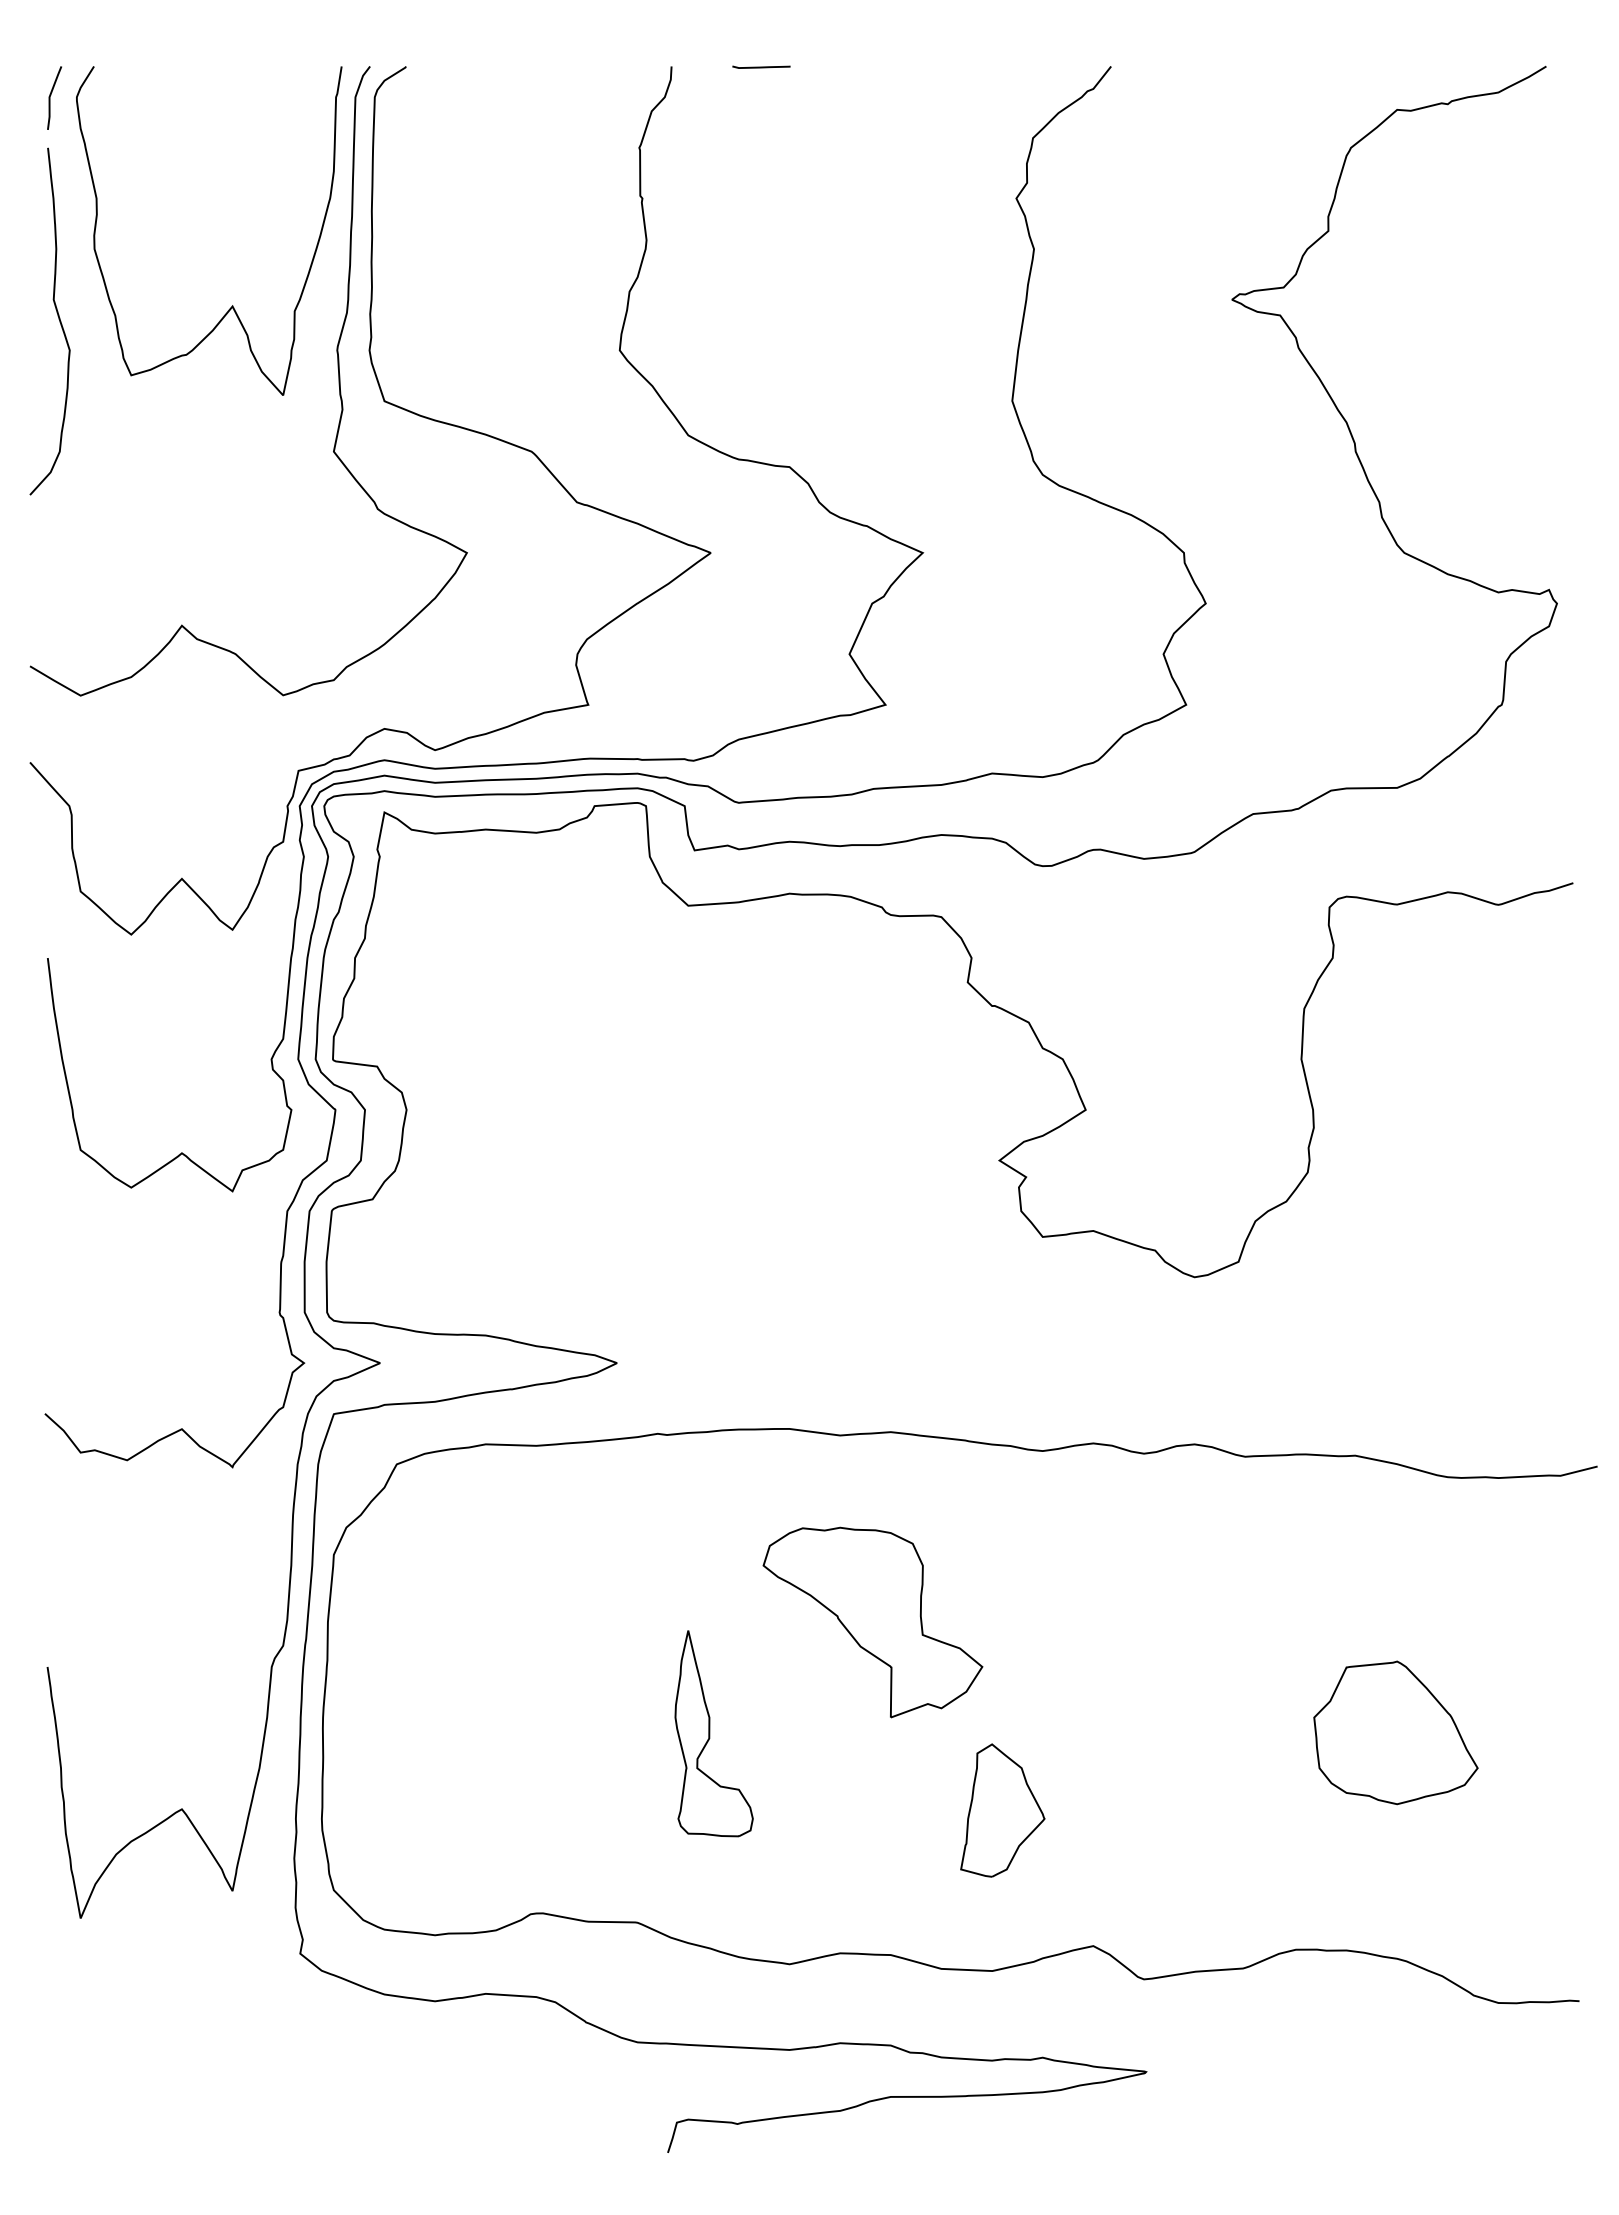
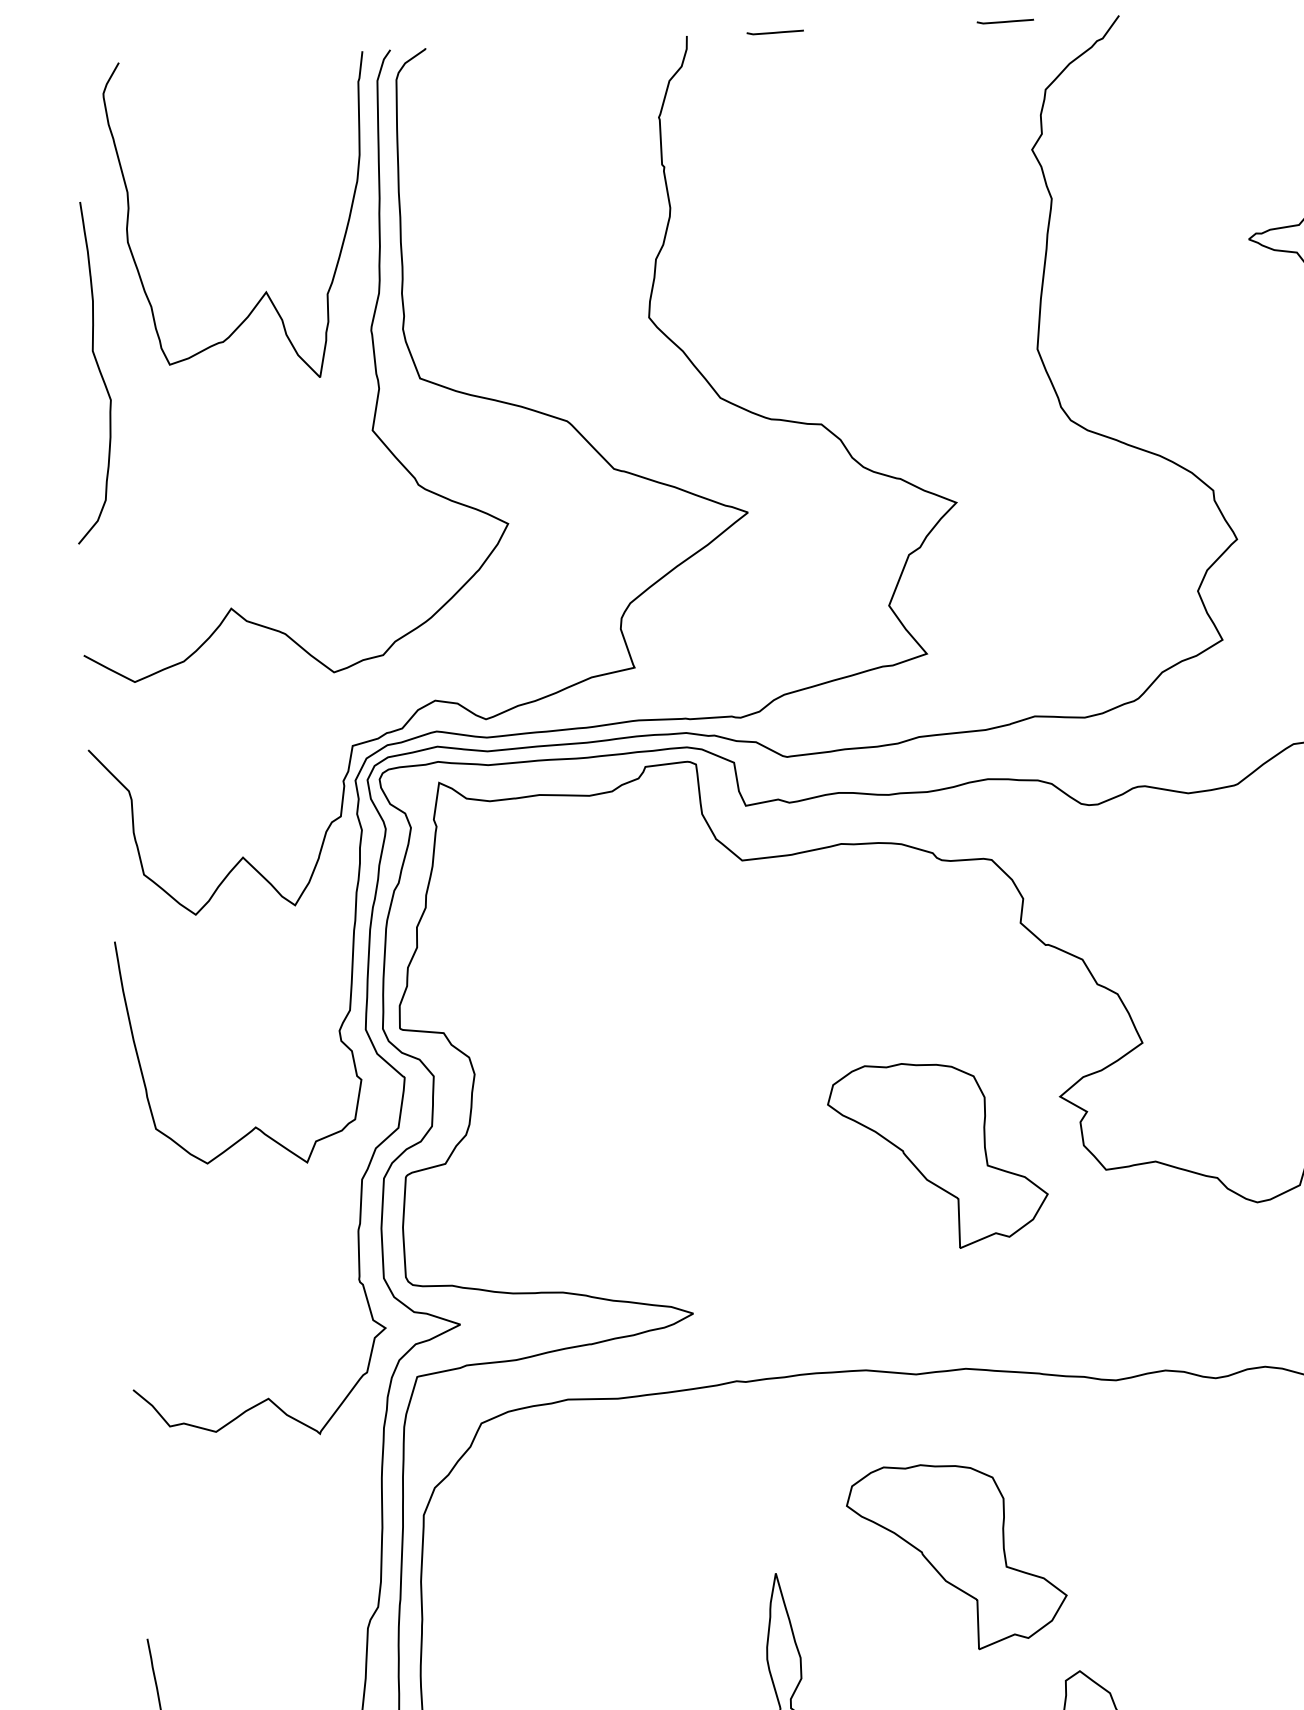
curve: (995, 66) -> (1005, 20), added
line: (51, 95) -> (78, 93), removed
curve: (58, 319) -> (98, 370), moved
part: (872, 1214) -> (937, 1155), added

